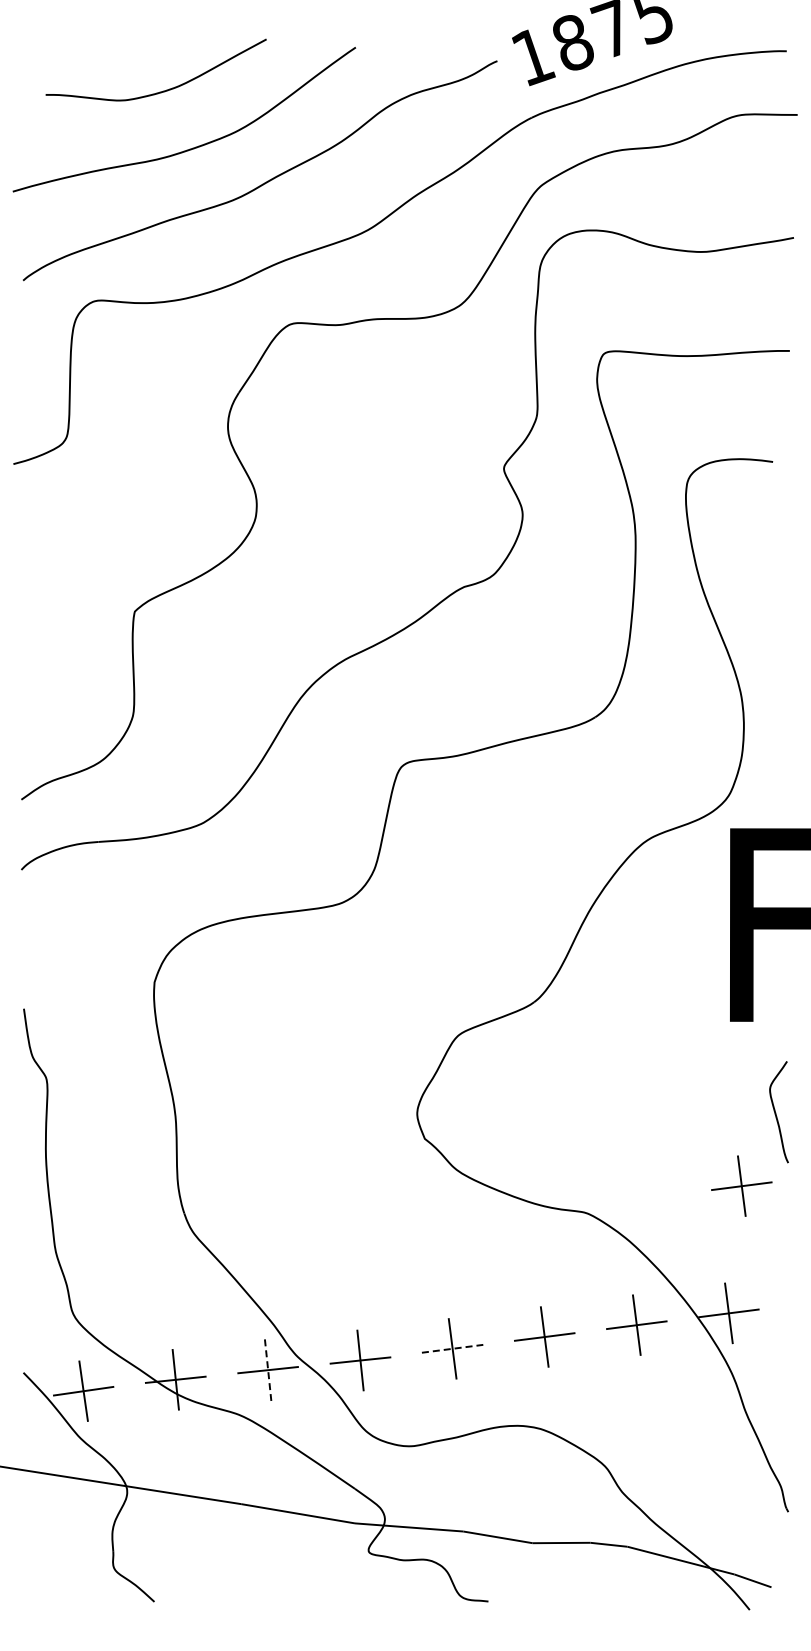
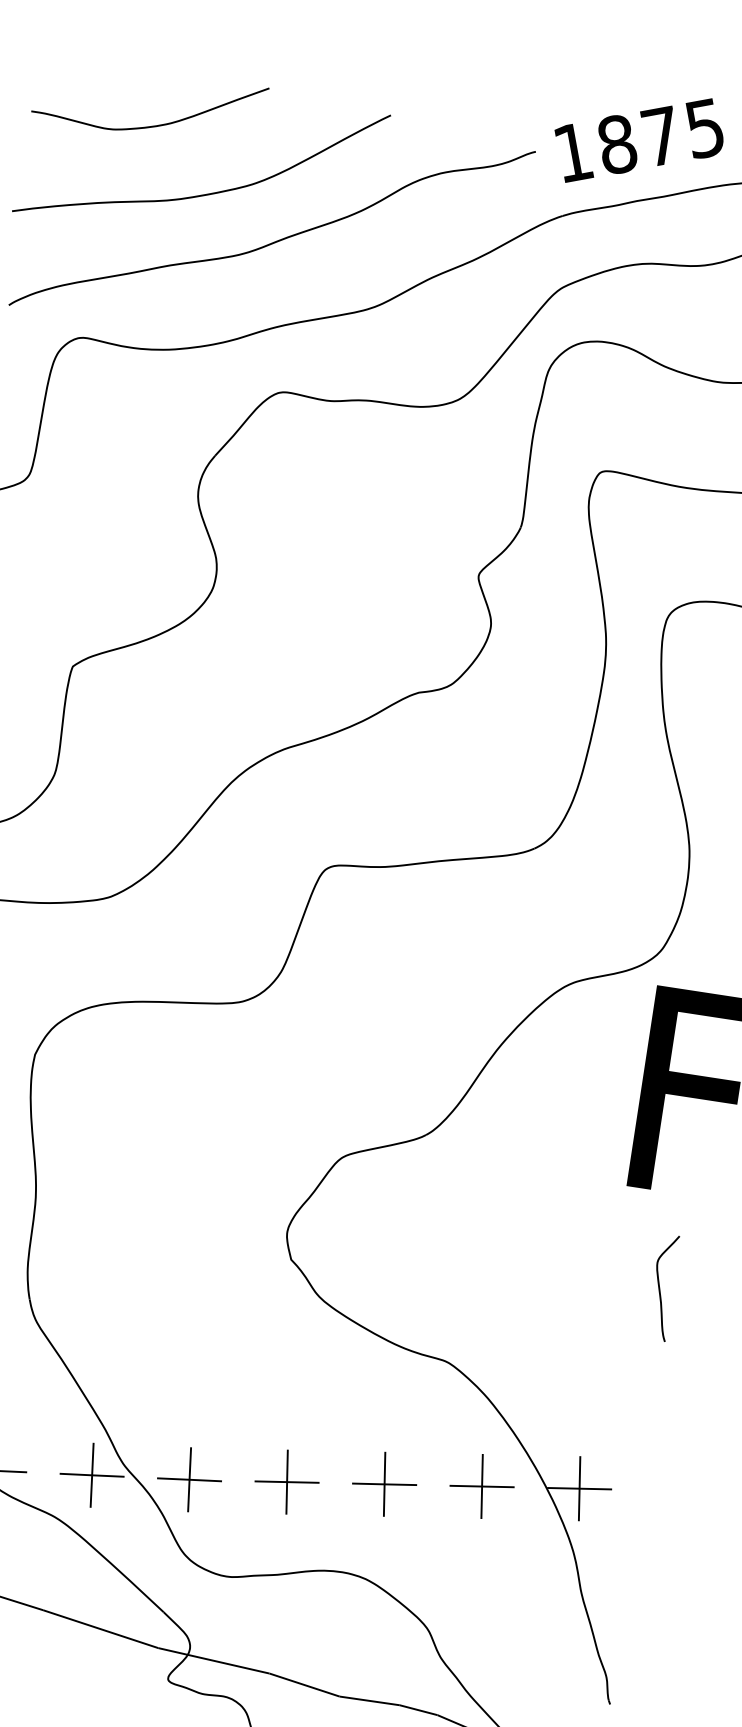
curve: (159, 91) -> (150, 125), moved
part: (741, 1185) -> (612, 1357), removed
line: (452, 1348) -> (287, 1481), dashed -> solid
line: (268, 1370) -> (92, 1475), dashed -> solid

